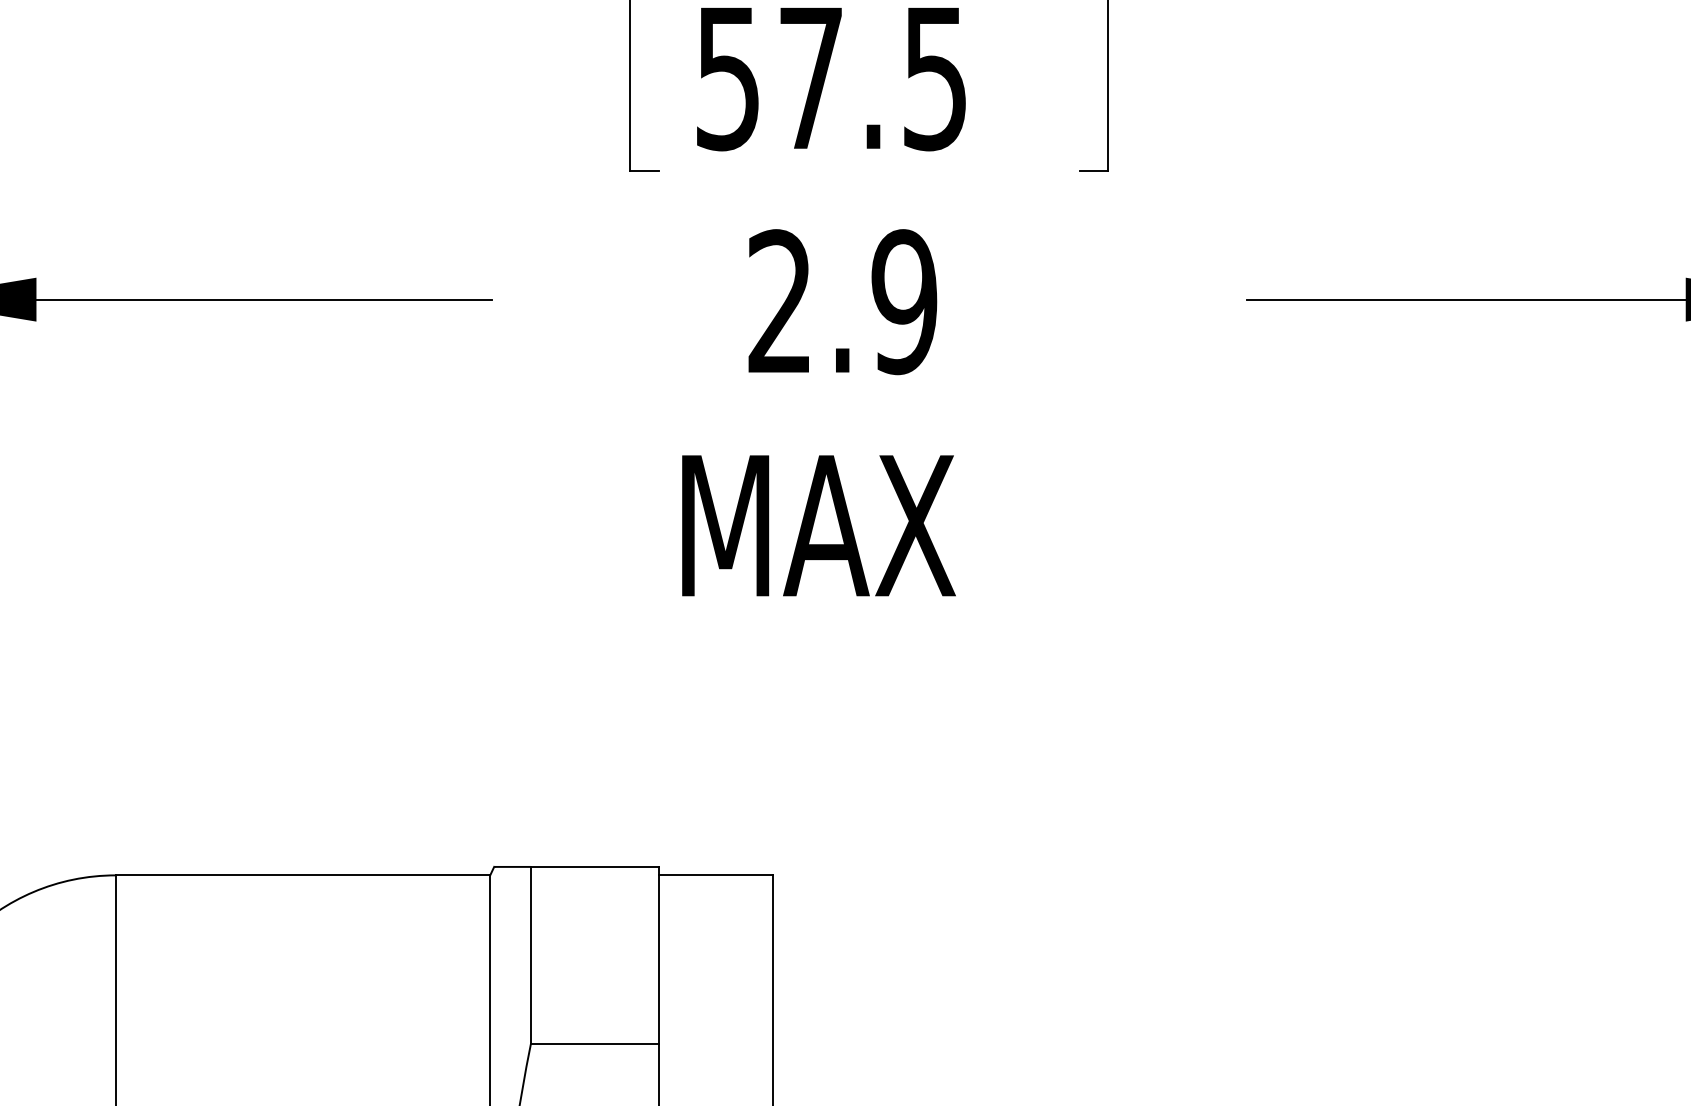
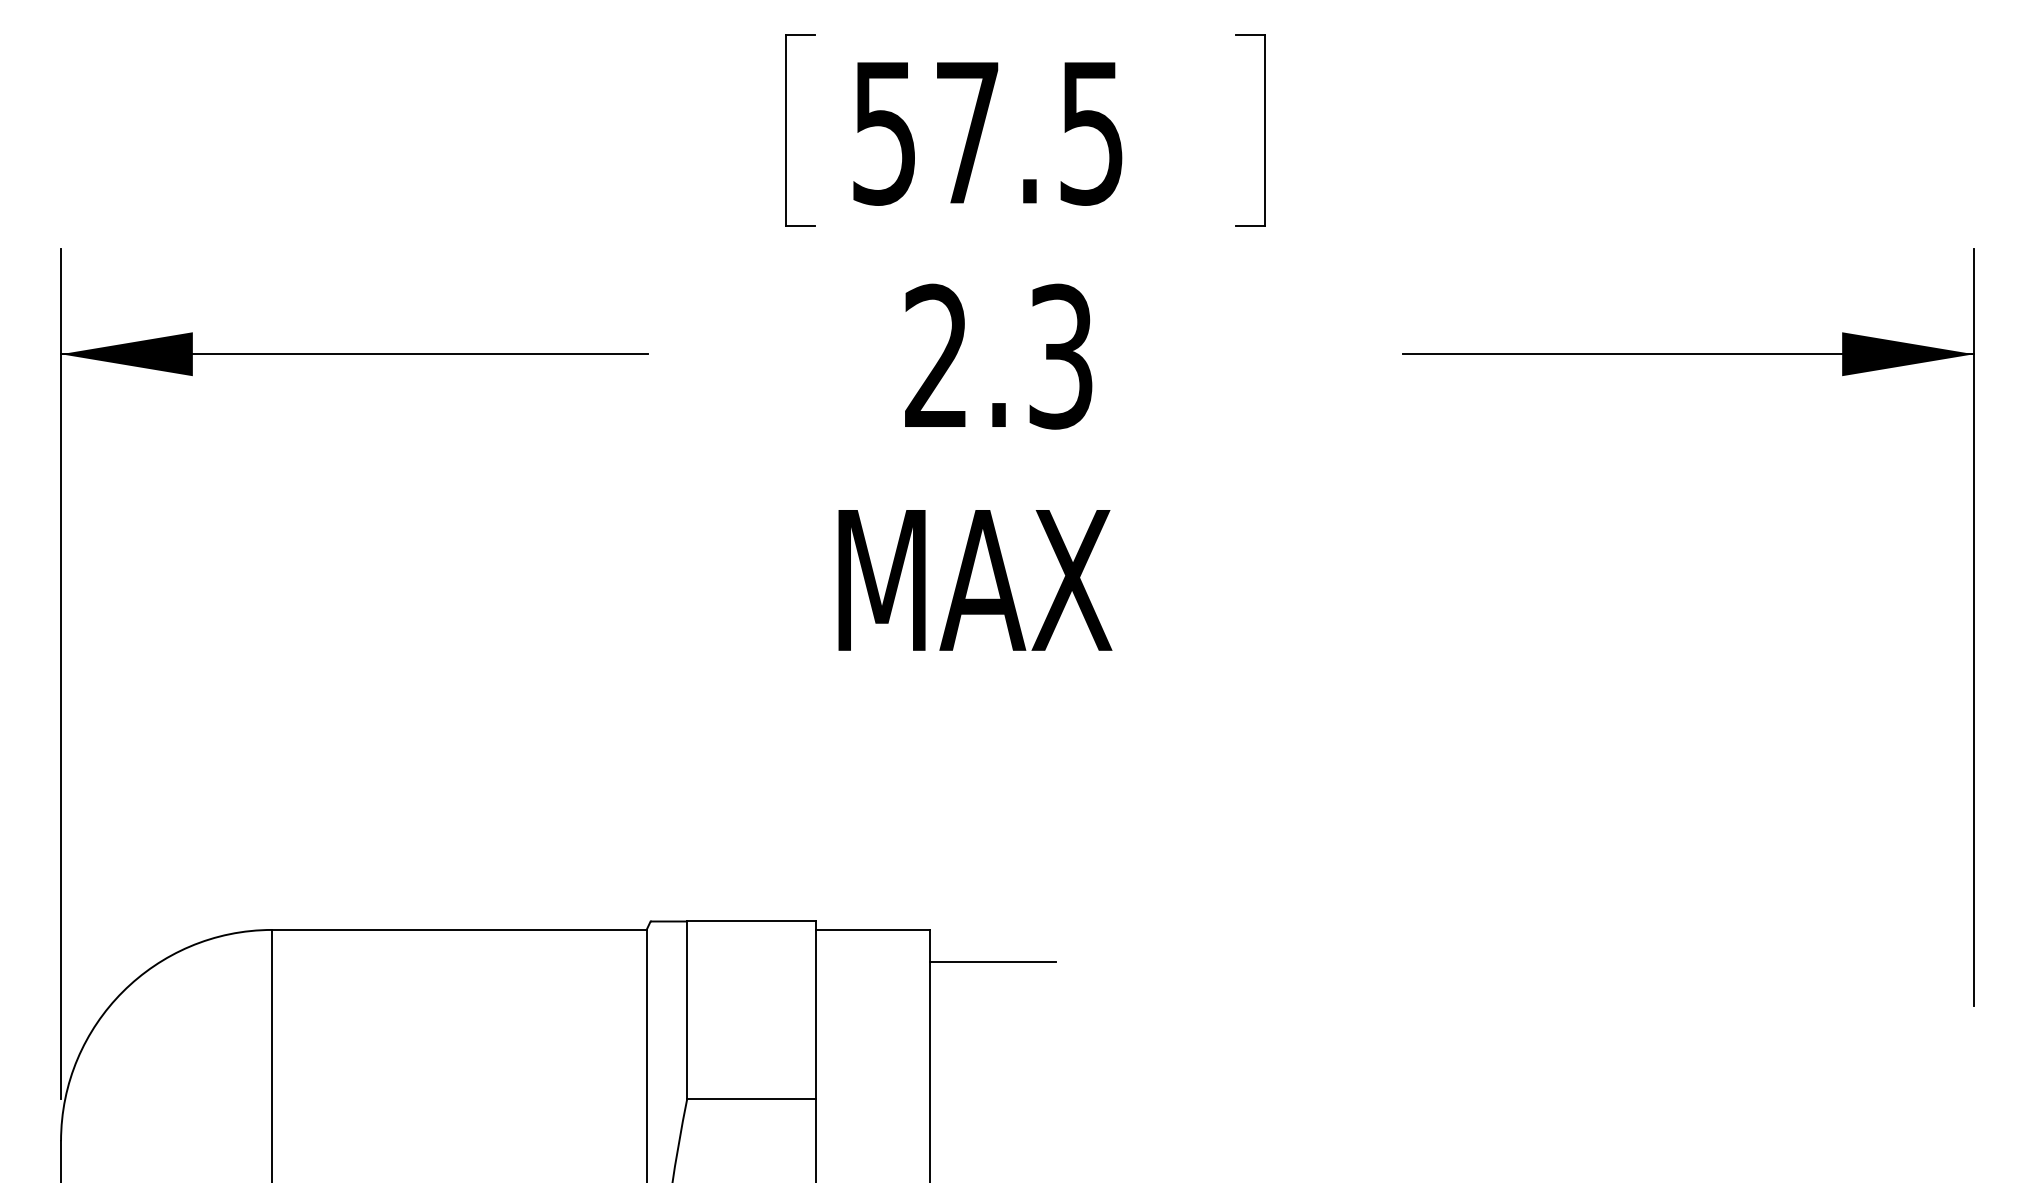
text: (904, 301) -> (1060, 356), 2.9 -> 2.3
line: (836, 906) -> (992, 961), added

